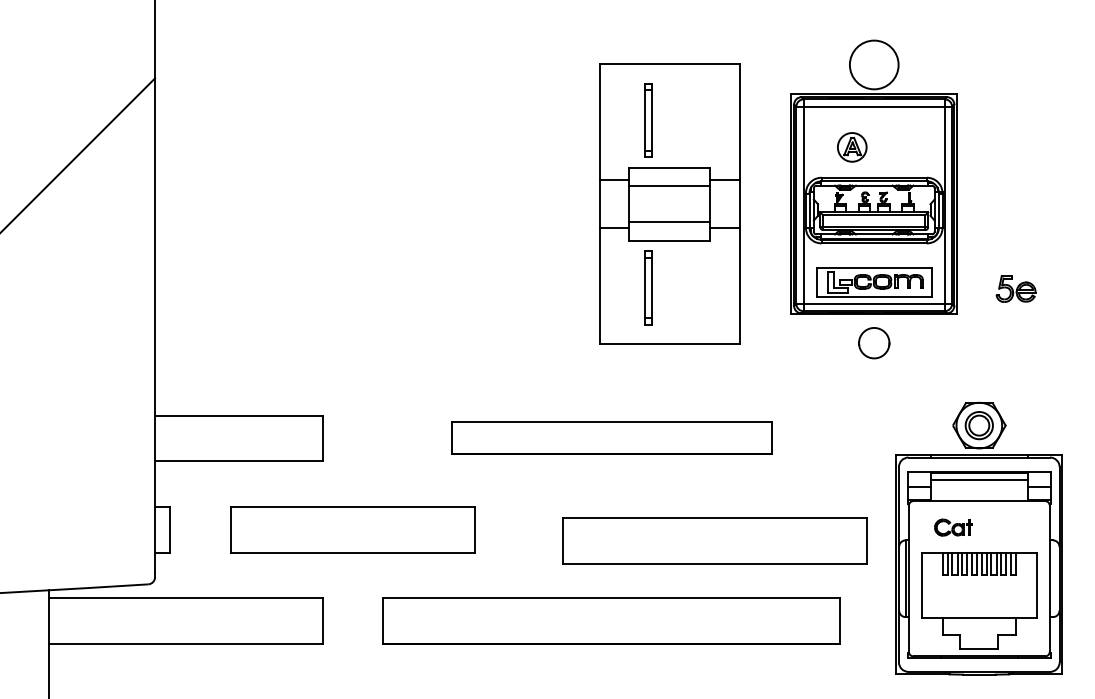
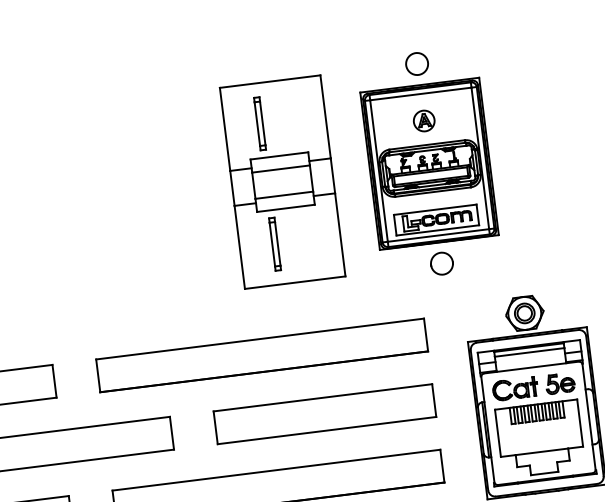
circle: (874, 64) -> (417, 63), size x0.62
part: (852, 147) -> (424, 121), moved
part: (1015, 288) -> (559, 383), moved
part: (611, 438) -> (261, 355), size x1.43
part: (953, 527) -> (515, 388), size x1.67
part: (714, 540) -> (324, 414), moved

